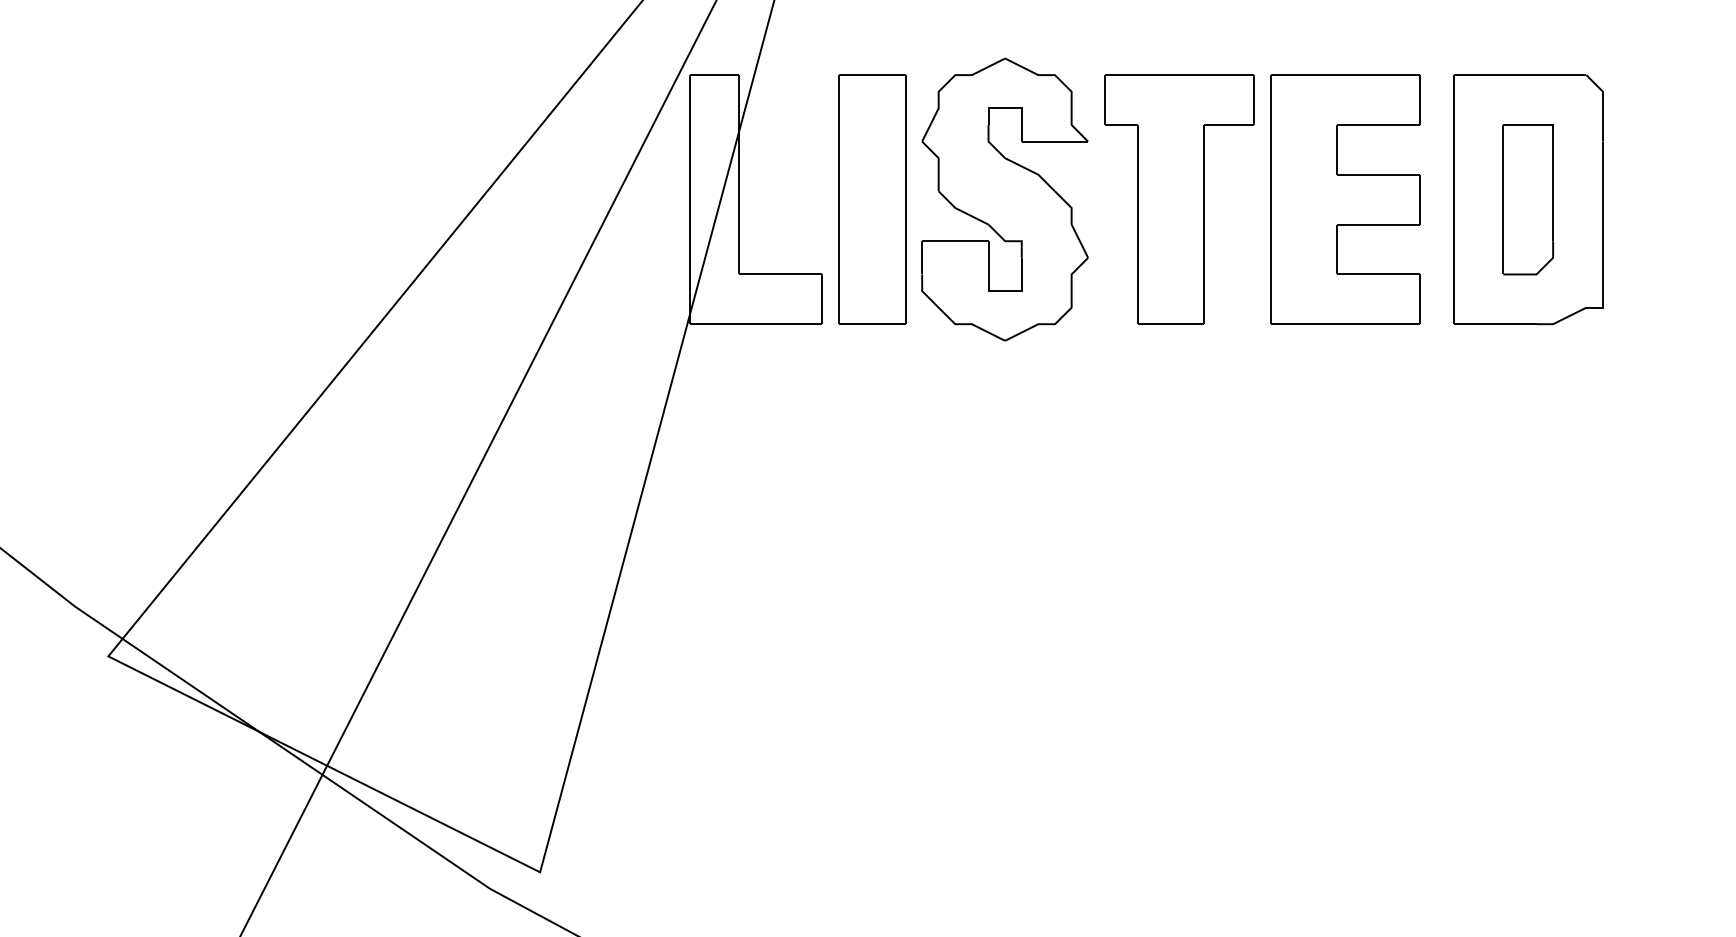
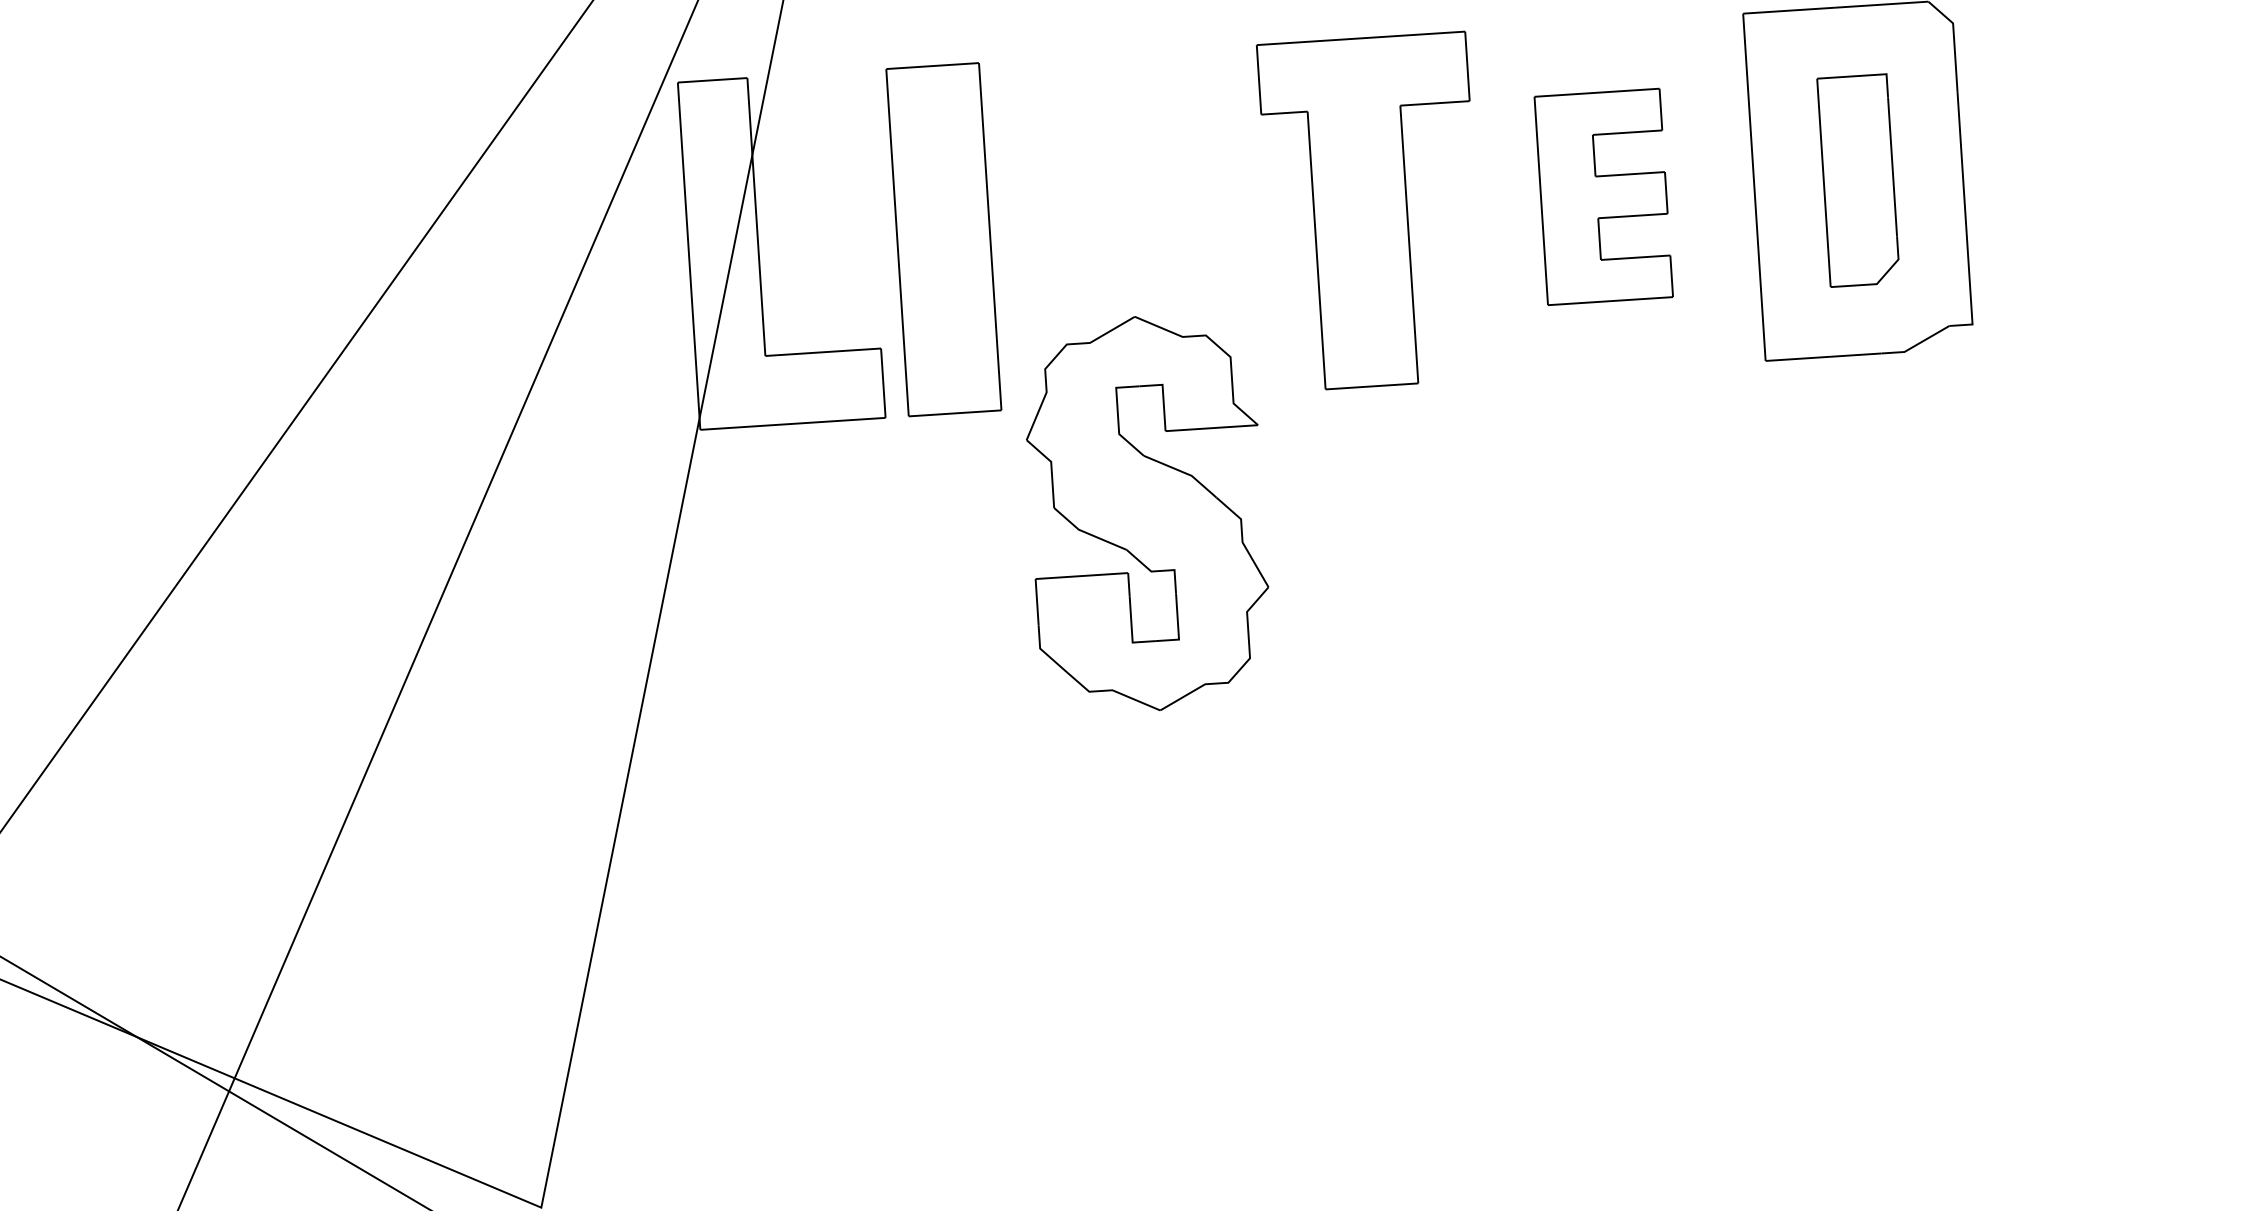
part: (1004, 199) -> (1146, 513), moved
part: (1345, 199) -> (1603, 196), size x0.6

